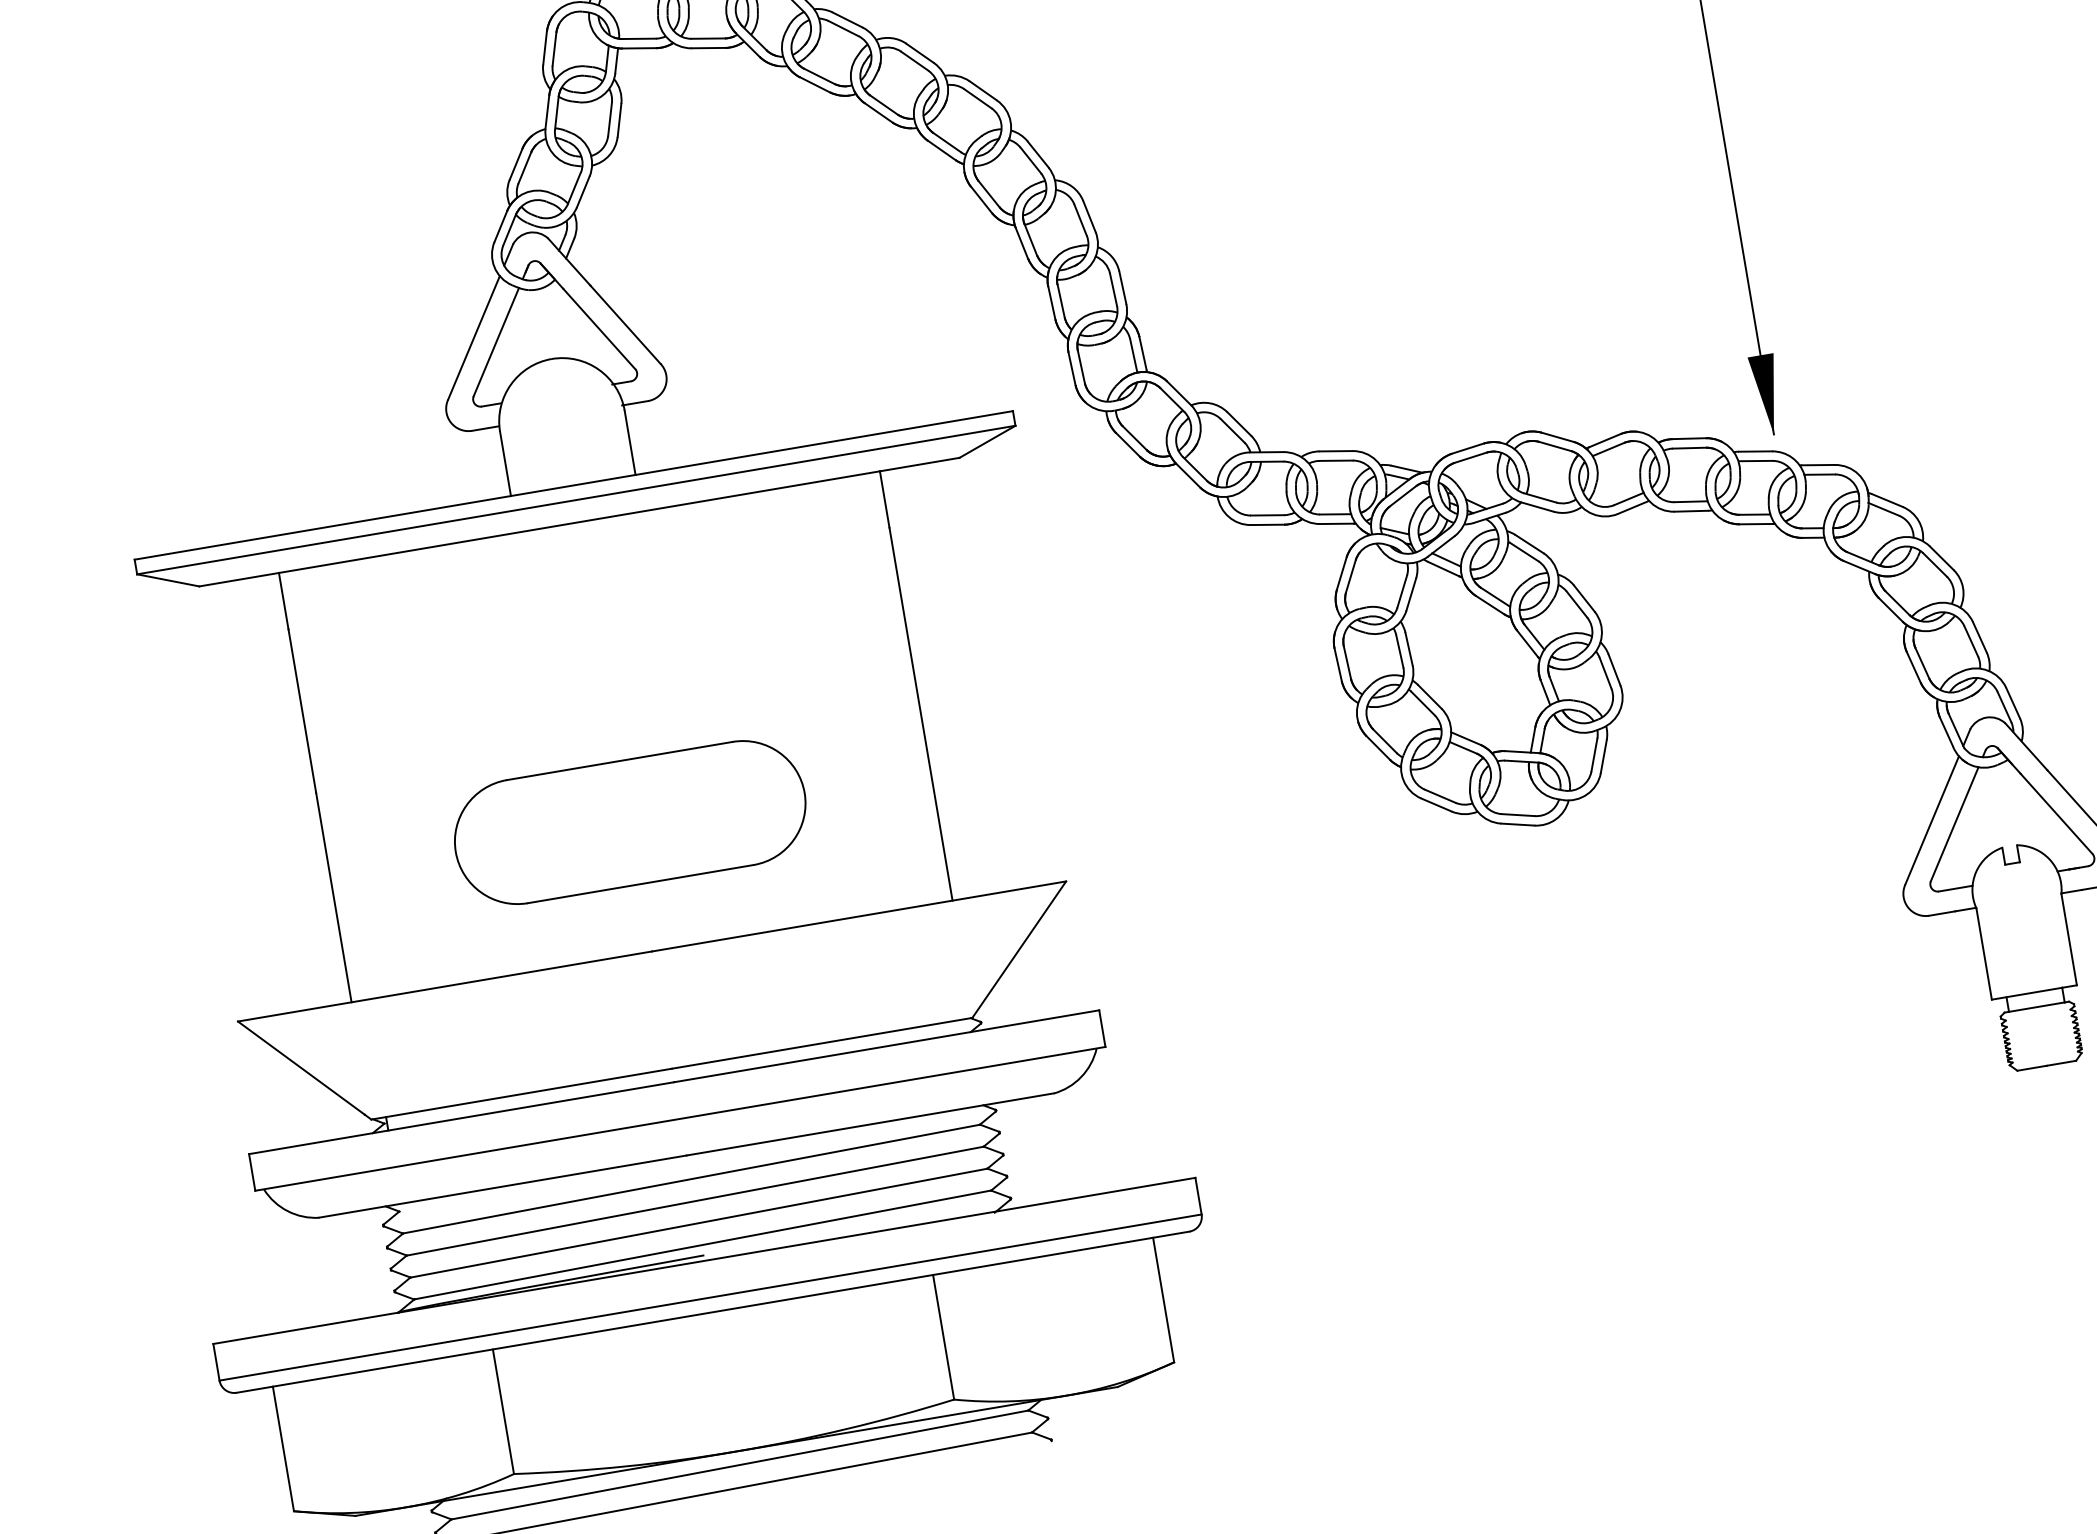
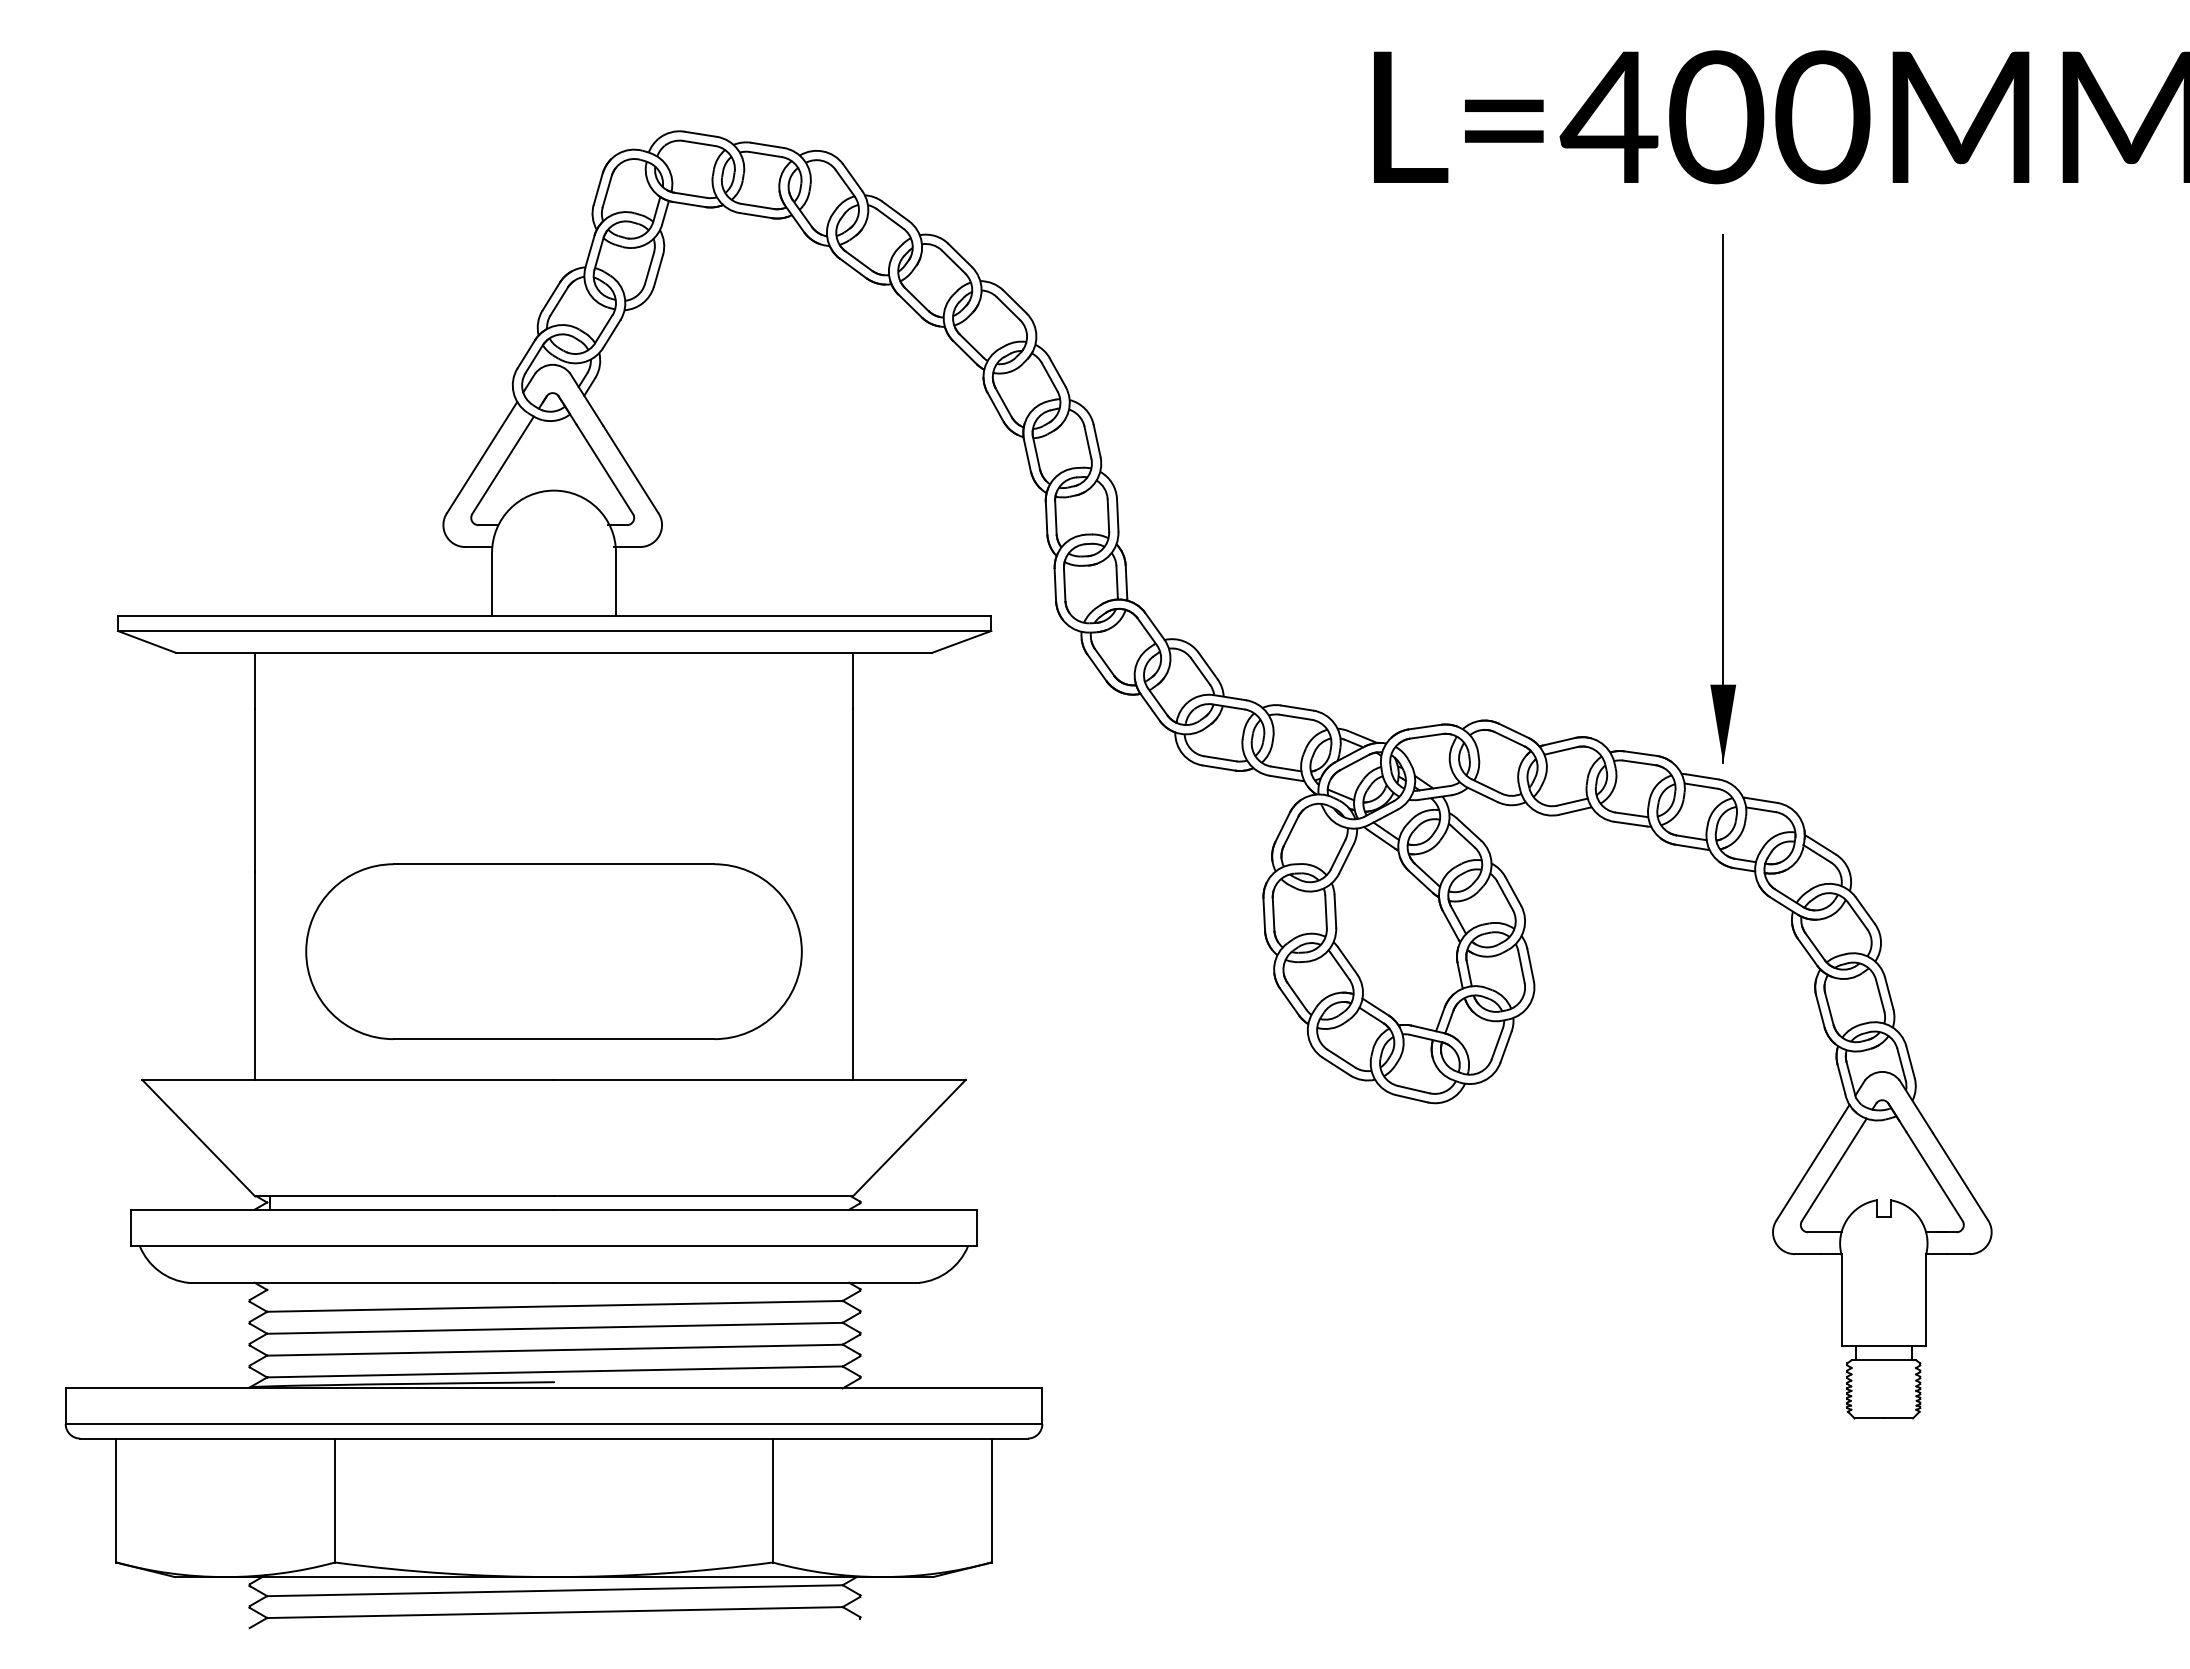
part: (629, 822) -> (553, 951), size x1.43

